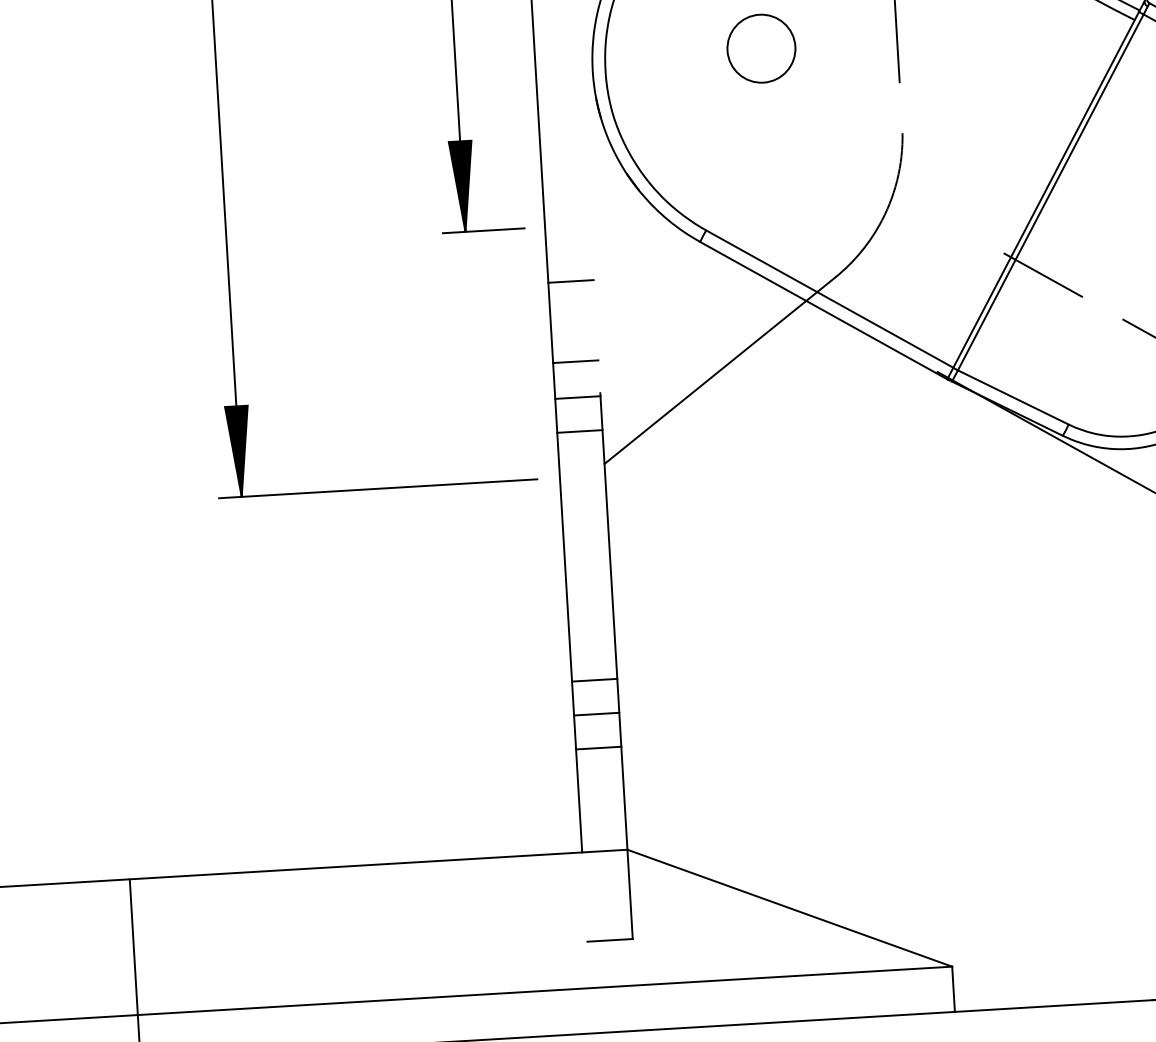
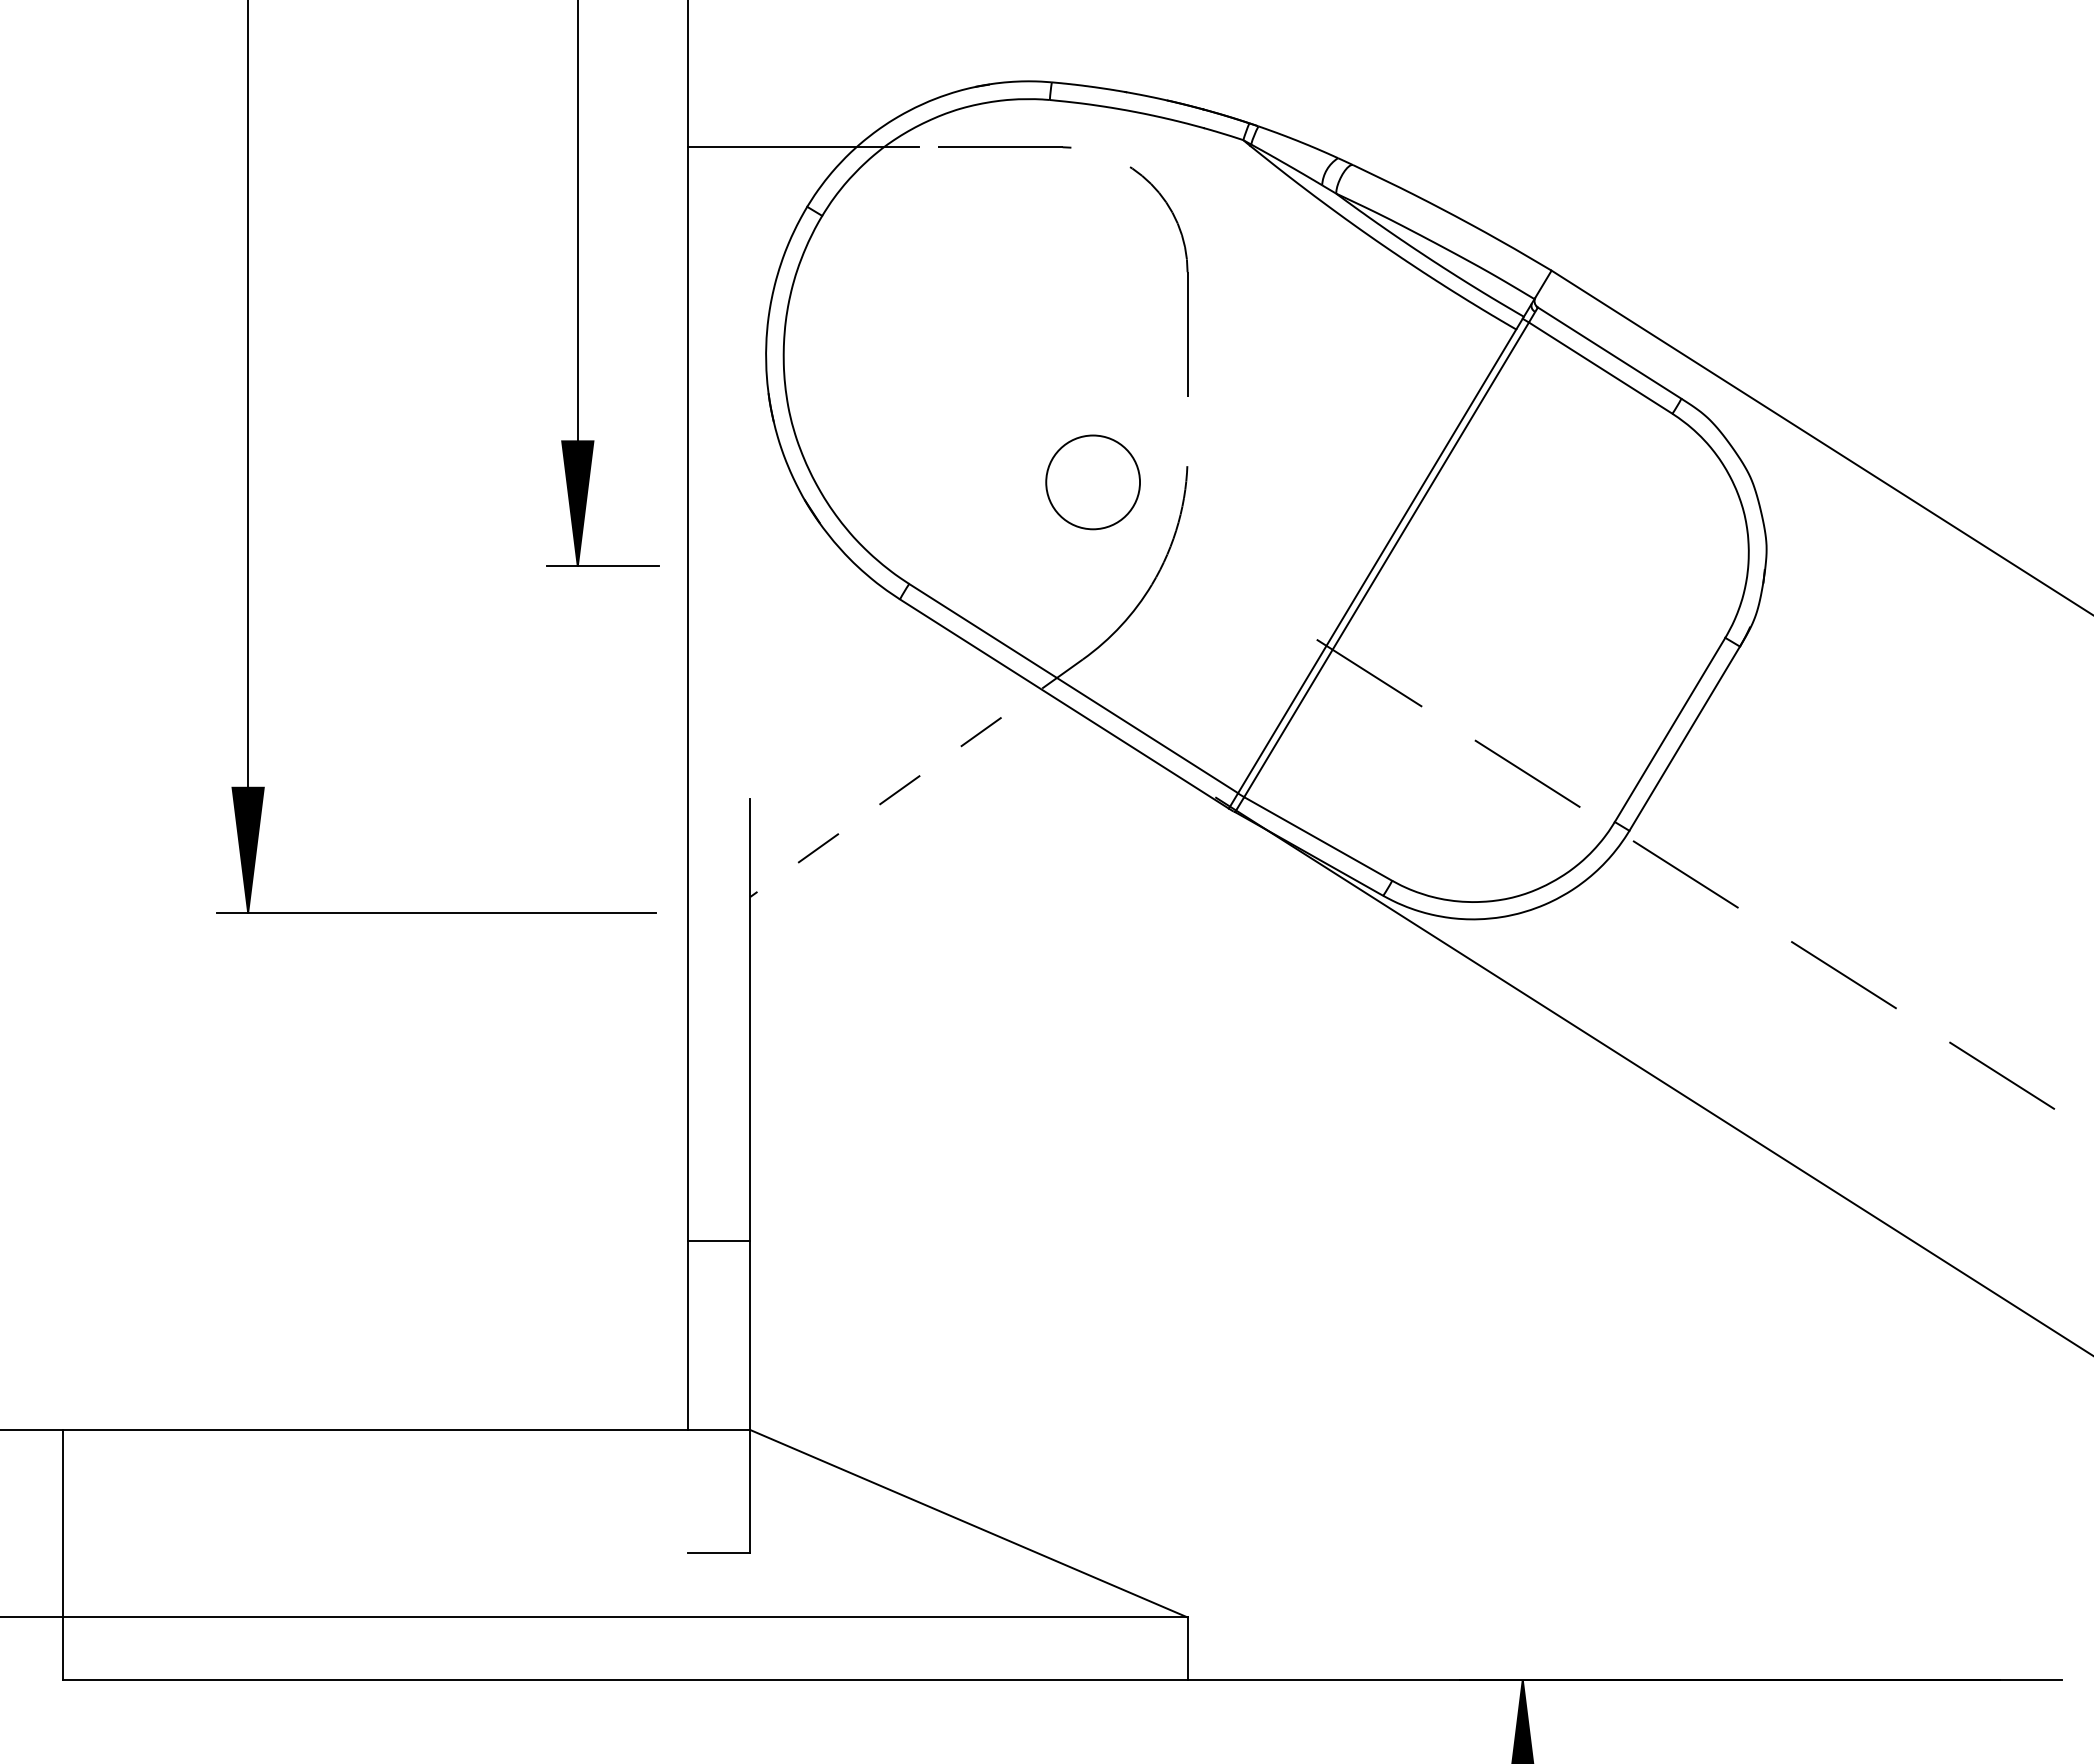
circle: (761, 48) -> (1092, 482), moved
line: (570, 281) -> (718, 643), removed
line: (575, 361) -> (718, 753), removed
line: (719, 370) -> (916, 778), solid -> dashed
line: (577, 397) -> (718, 803), removed
line: (579, 431) -> (718, 850), removed
line: (594, 679) -> (718, 1193), removed
line: (598, 747) -> (718, 1287), removed

